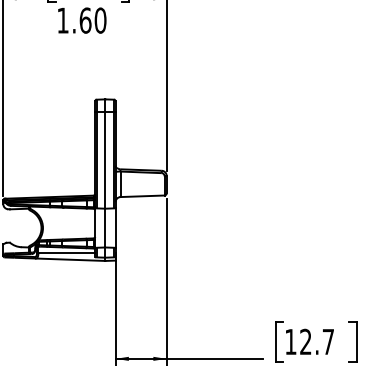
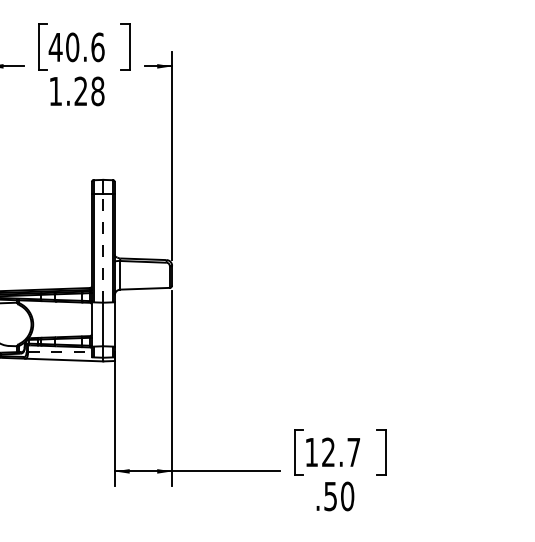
text: (93, 20) -> (89, 91), 1.60 -> 1.28
line: (105, 160) -> (103, 248), solid -> dashed
line: (66, 253) -> (59, 352), solid -> dashed

